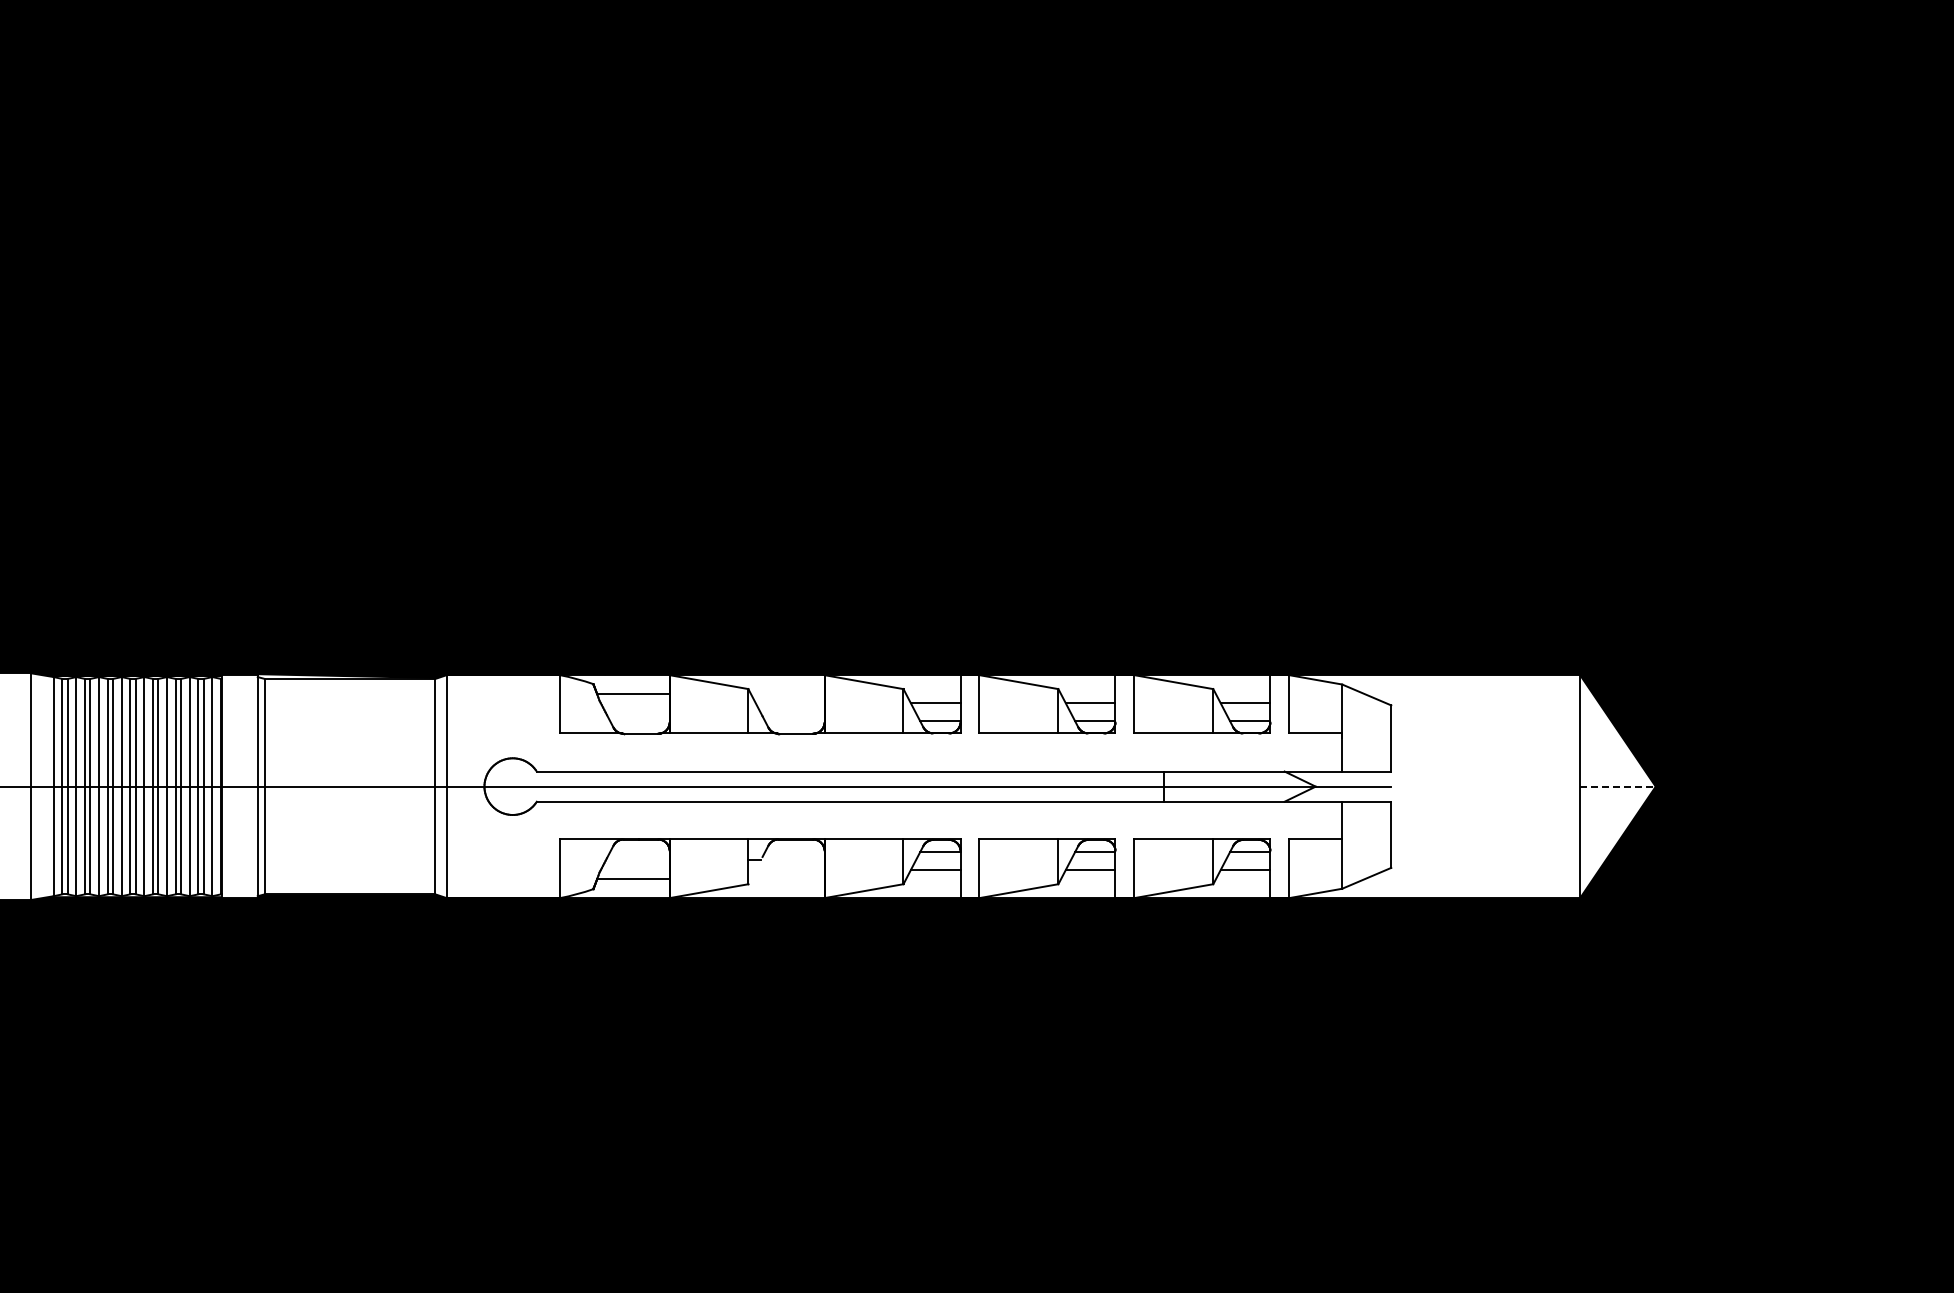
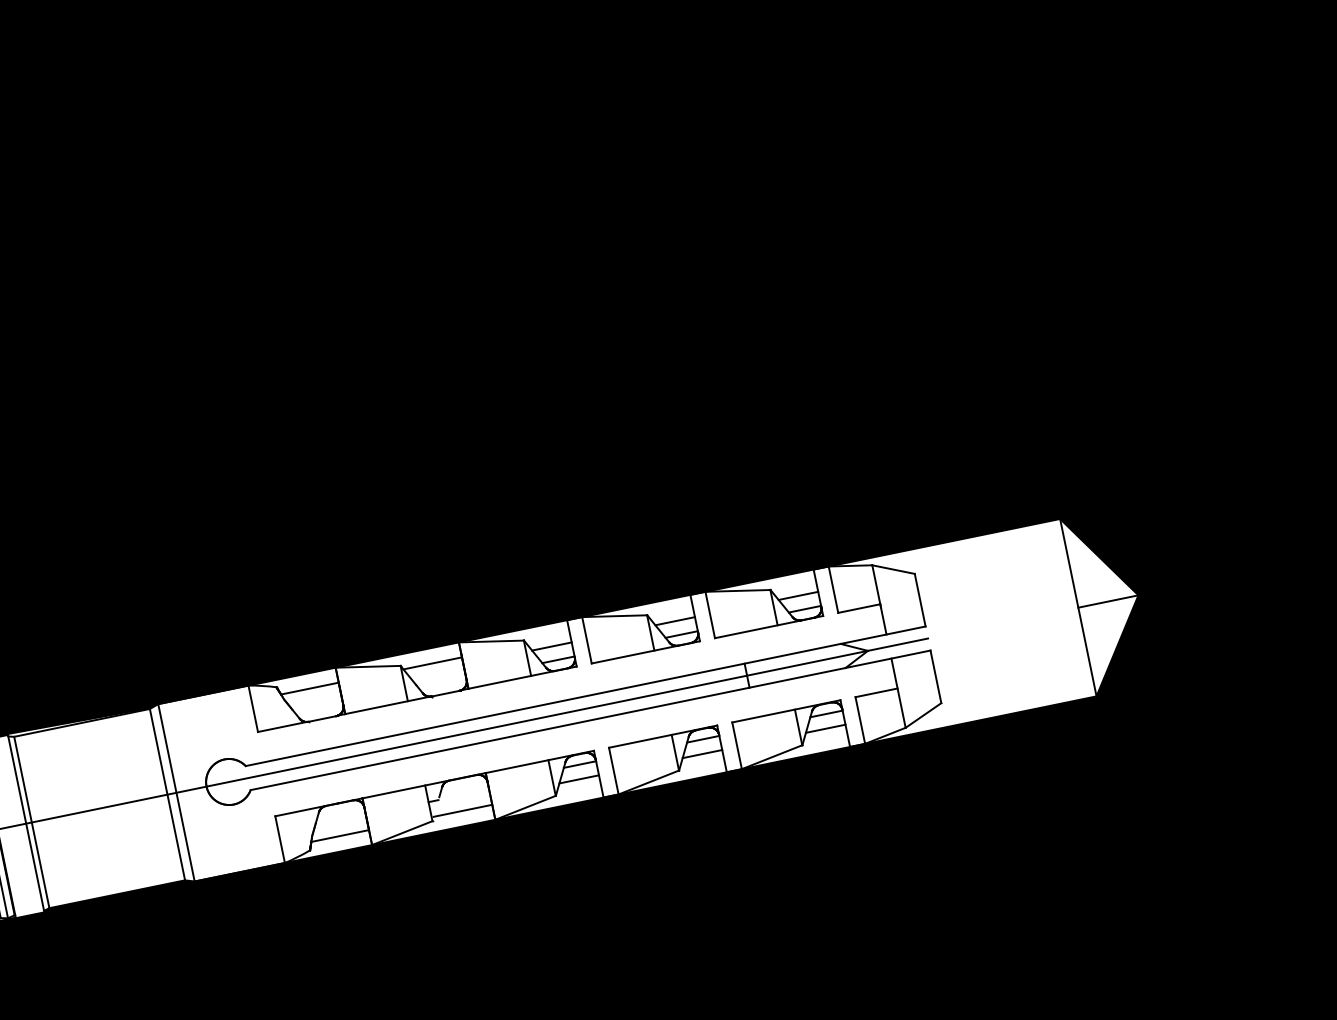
line: (787, 694) -> (432, 663), added
line: (1617, 786) -> (1108, 601), dashed -> solid
line: (787, 879) -> (462, 811), added

